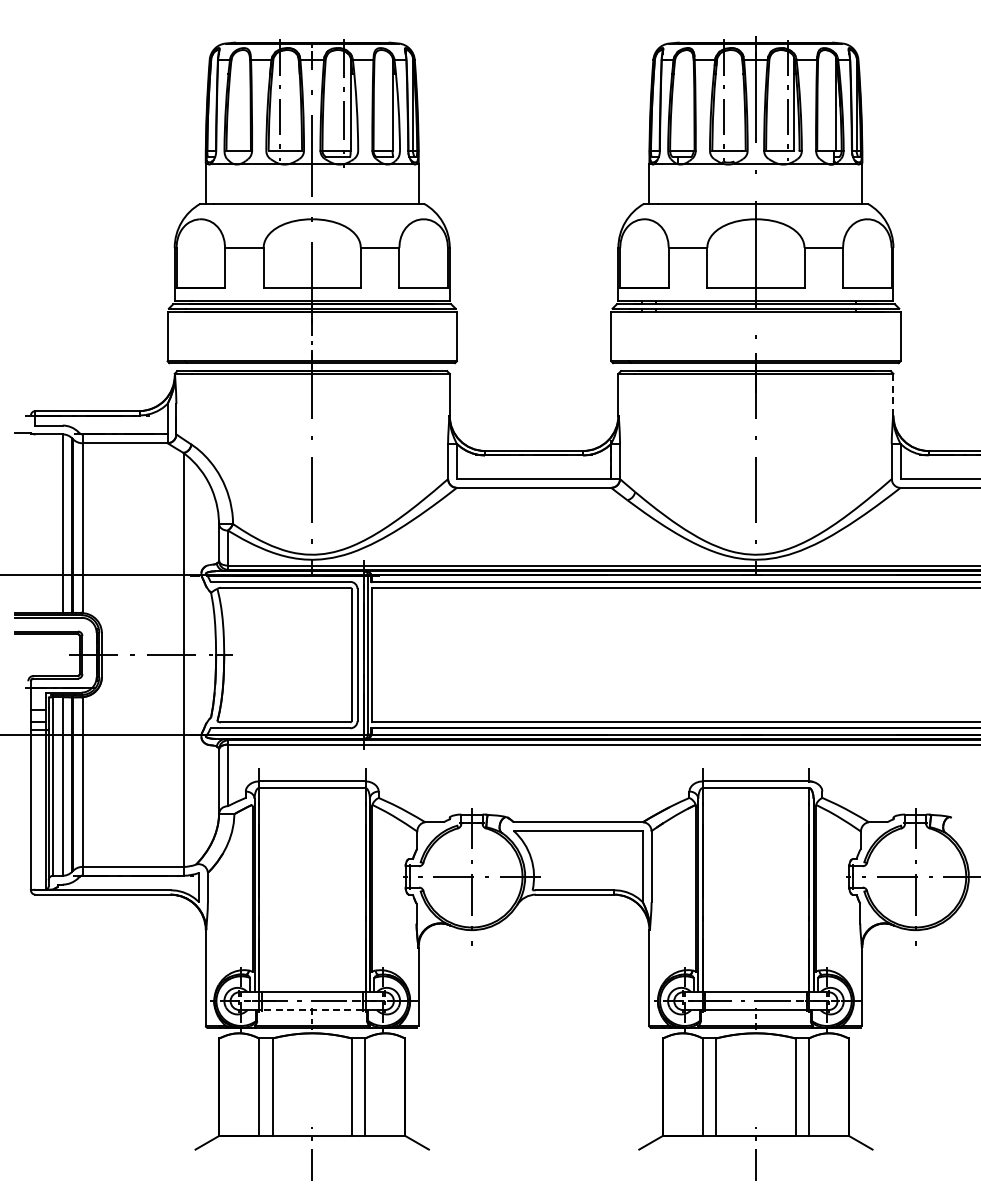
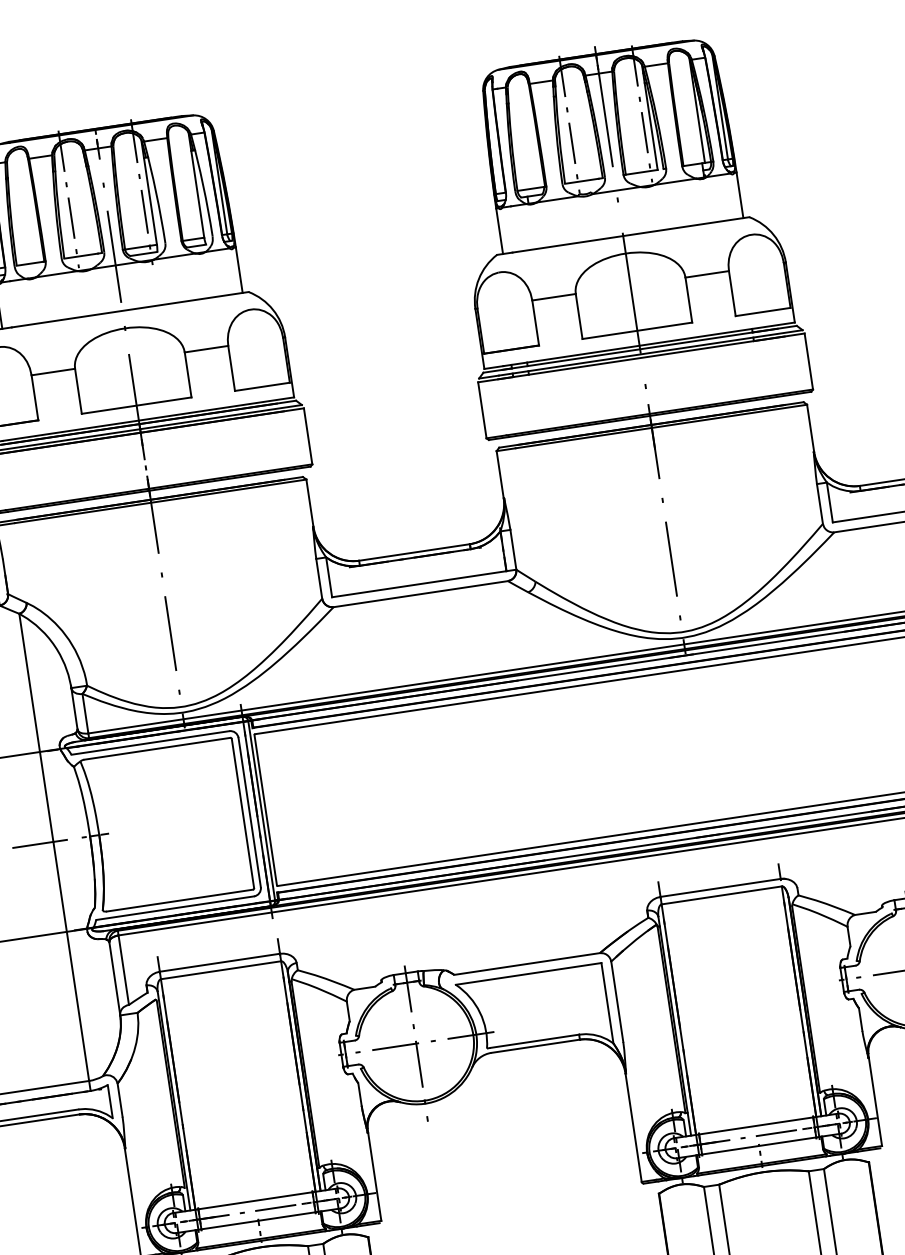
line: (893, 394) -> (810, 428), dashed -> solid
line: (312, 1010) -> (258, 1221), dashed -> solid

